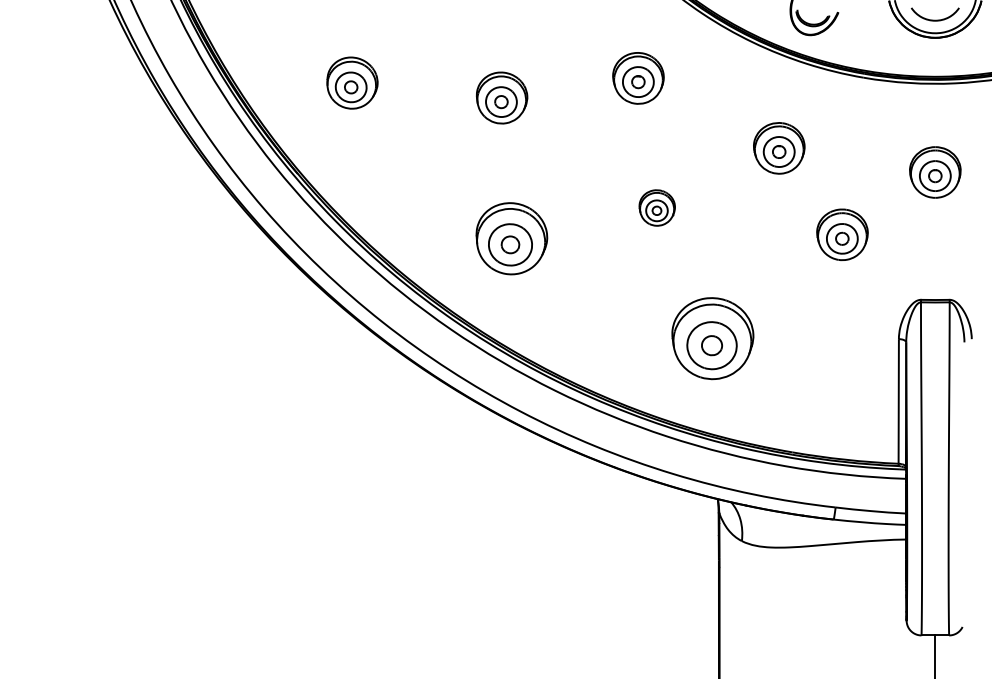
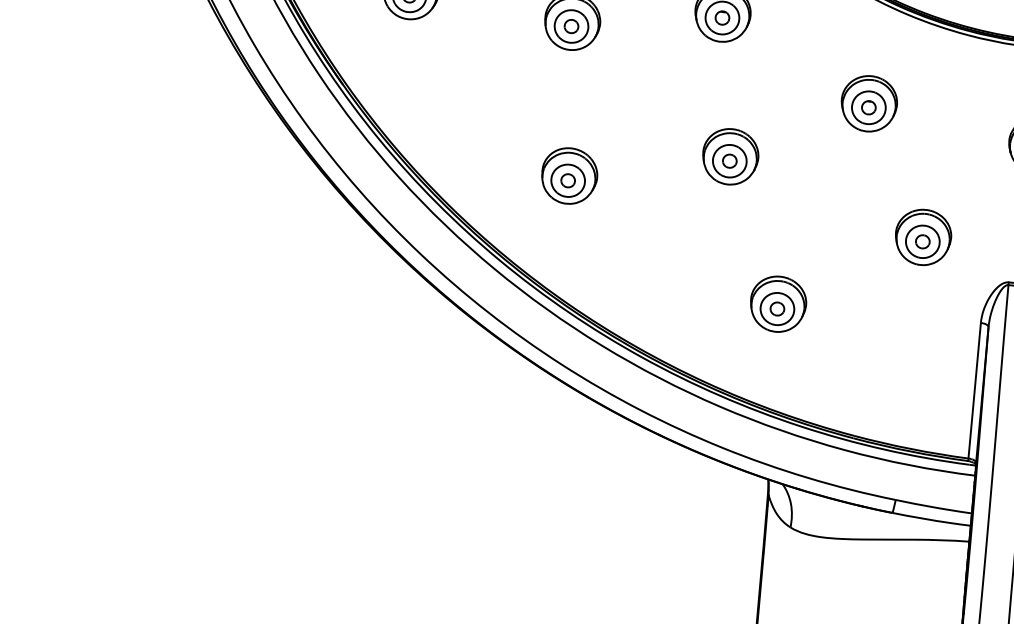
part: (657, 207) -> (731, 156), size x1.43
part: (842, 234) -> (923, 237), moved
part: (511, 238) -> (569, 175), size x0.71
part: (712, 338) -> (778, 304), size x0.62

